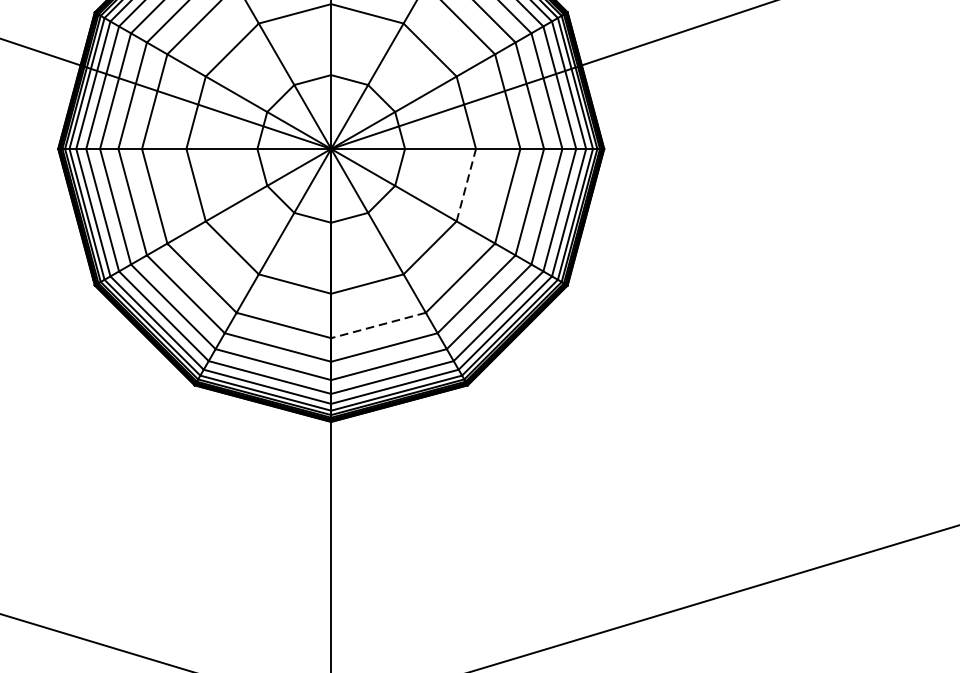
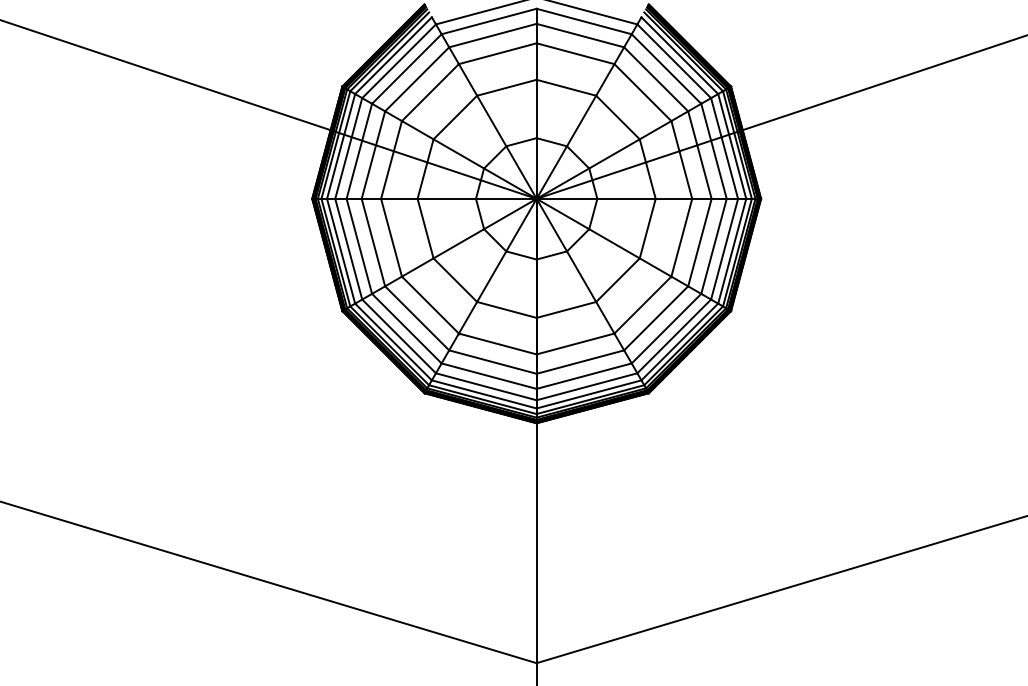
line: (466, 185) -> (647, 228), dashed -> solid
line: (378, 326) -> (575, 344), dashed -> solid

